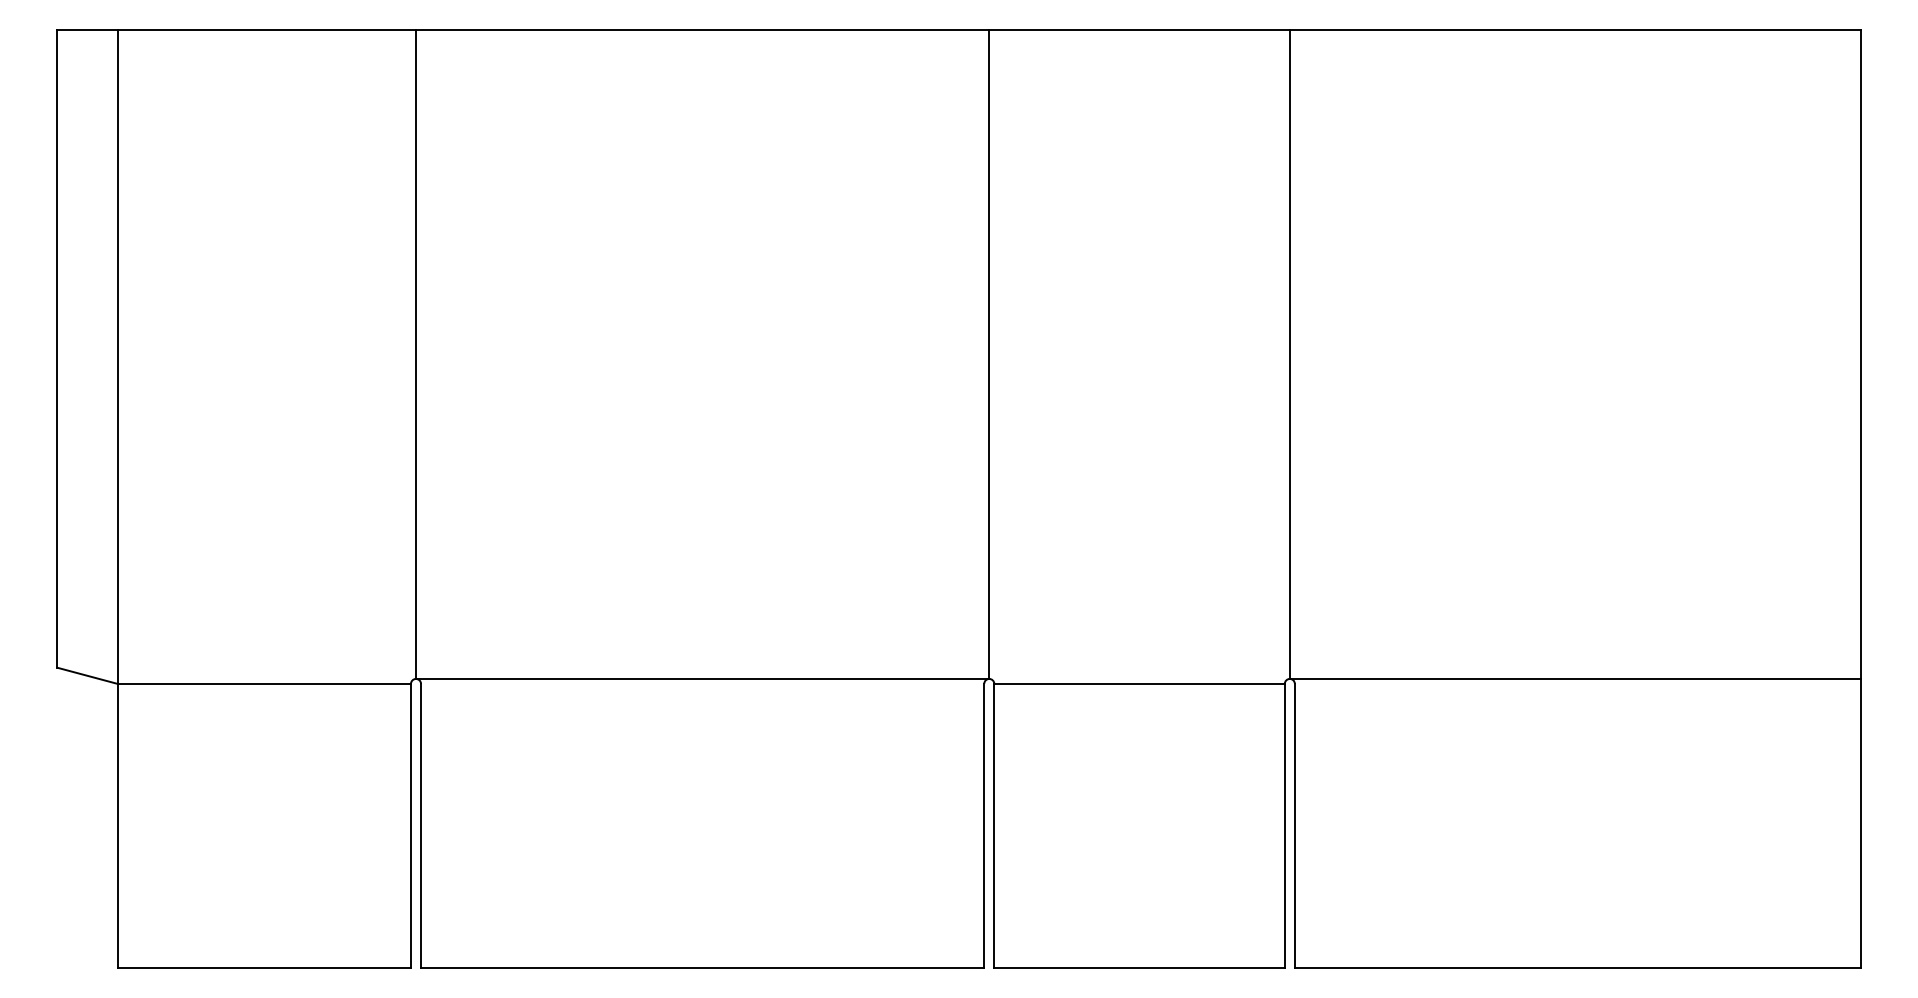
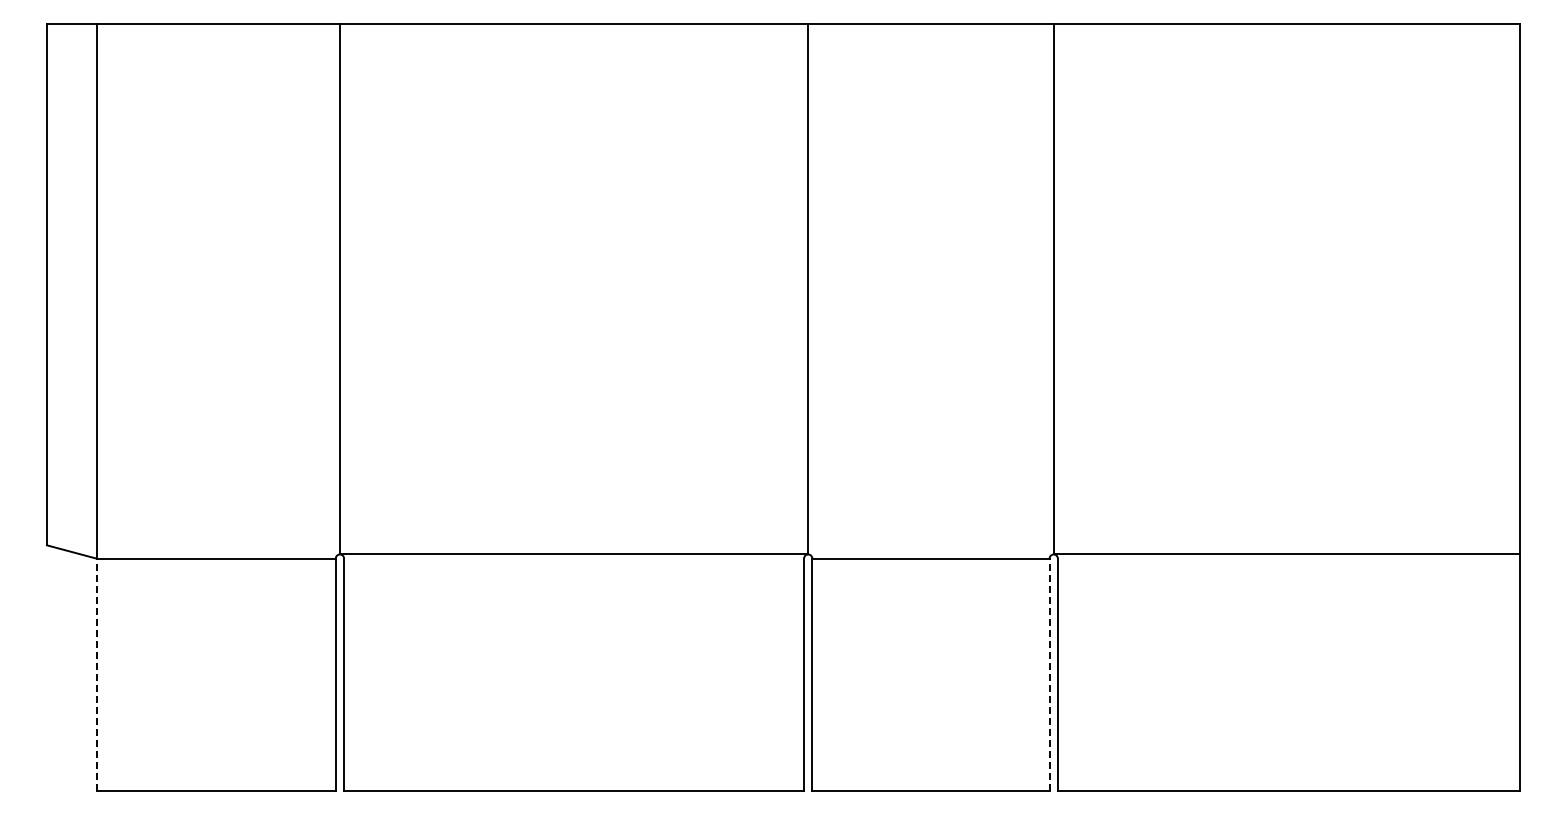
line: (117, 825) -> (96, 674), solid -> dashed
line: (1284, 825) -> (1049, 674), solid -> dashed

